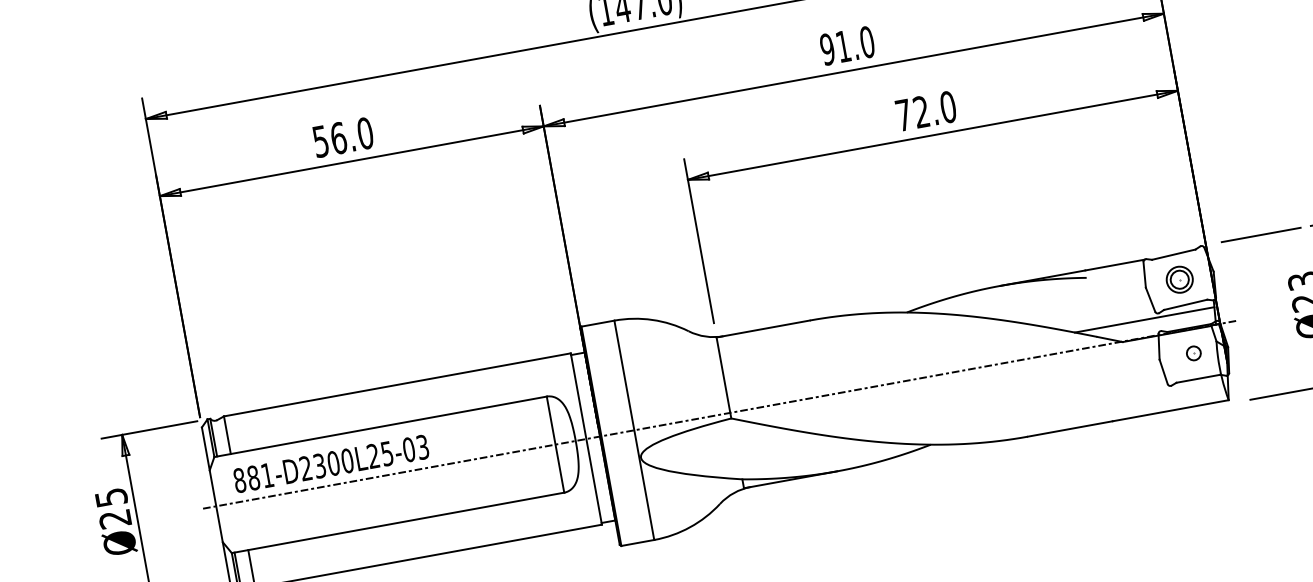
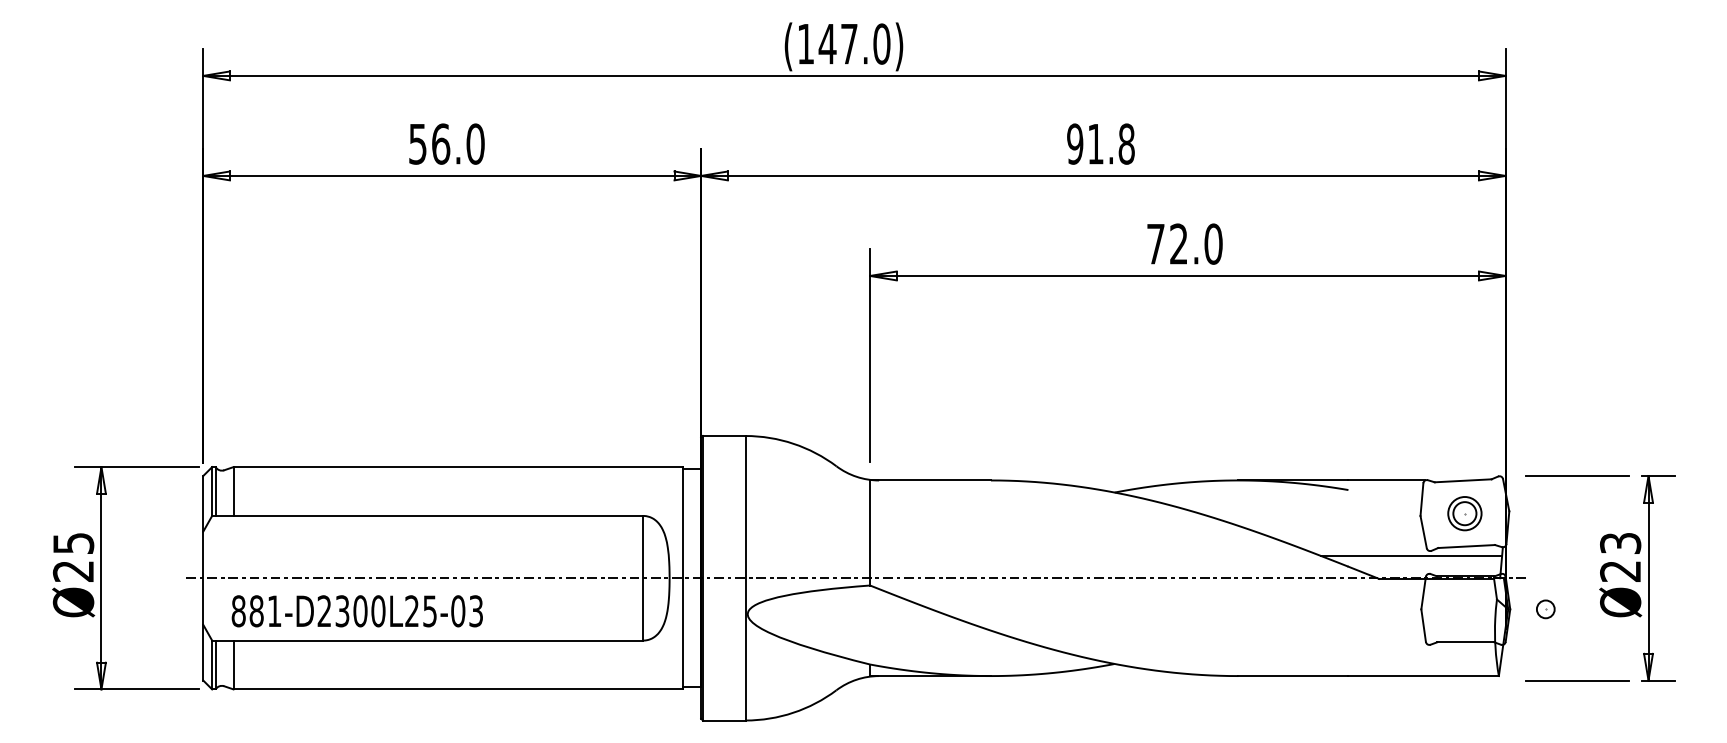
text: (867, 41) -> (1126, 143), 91.0 -> 91.8
part: (1193, 353) -> (1545, 609), moved
text: (330, 464) -> (356, 611), moved

